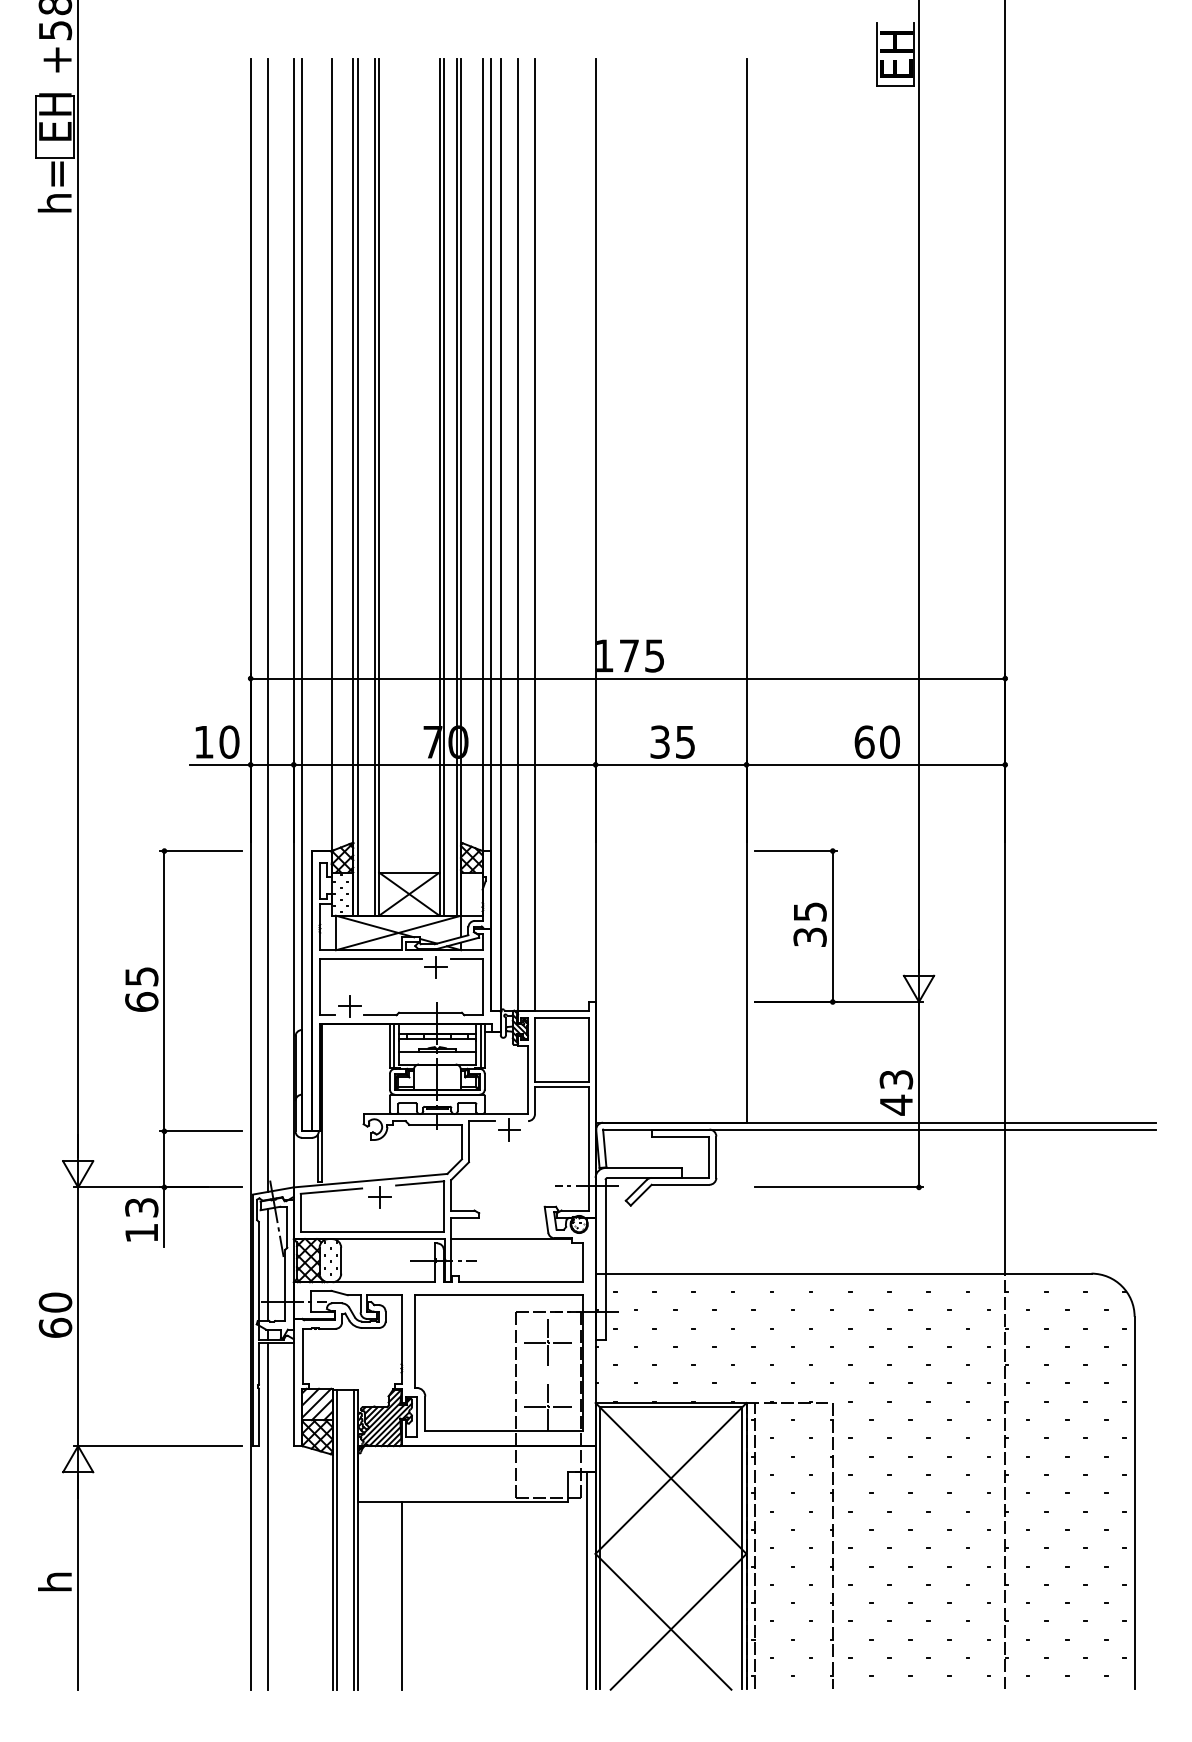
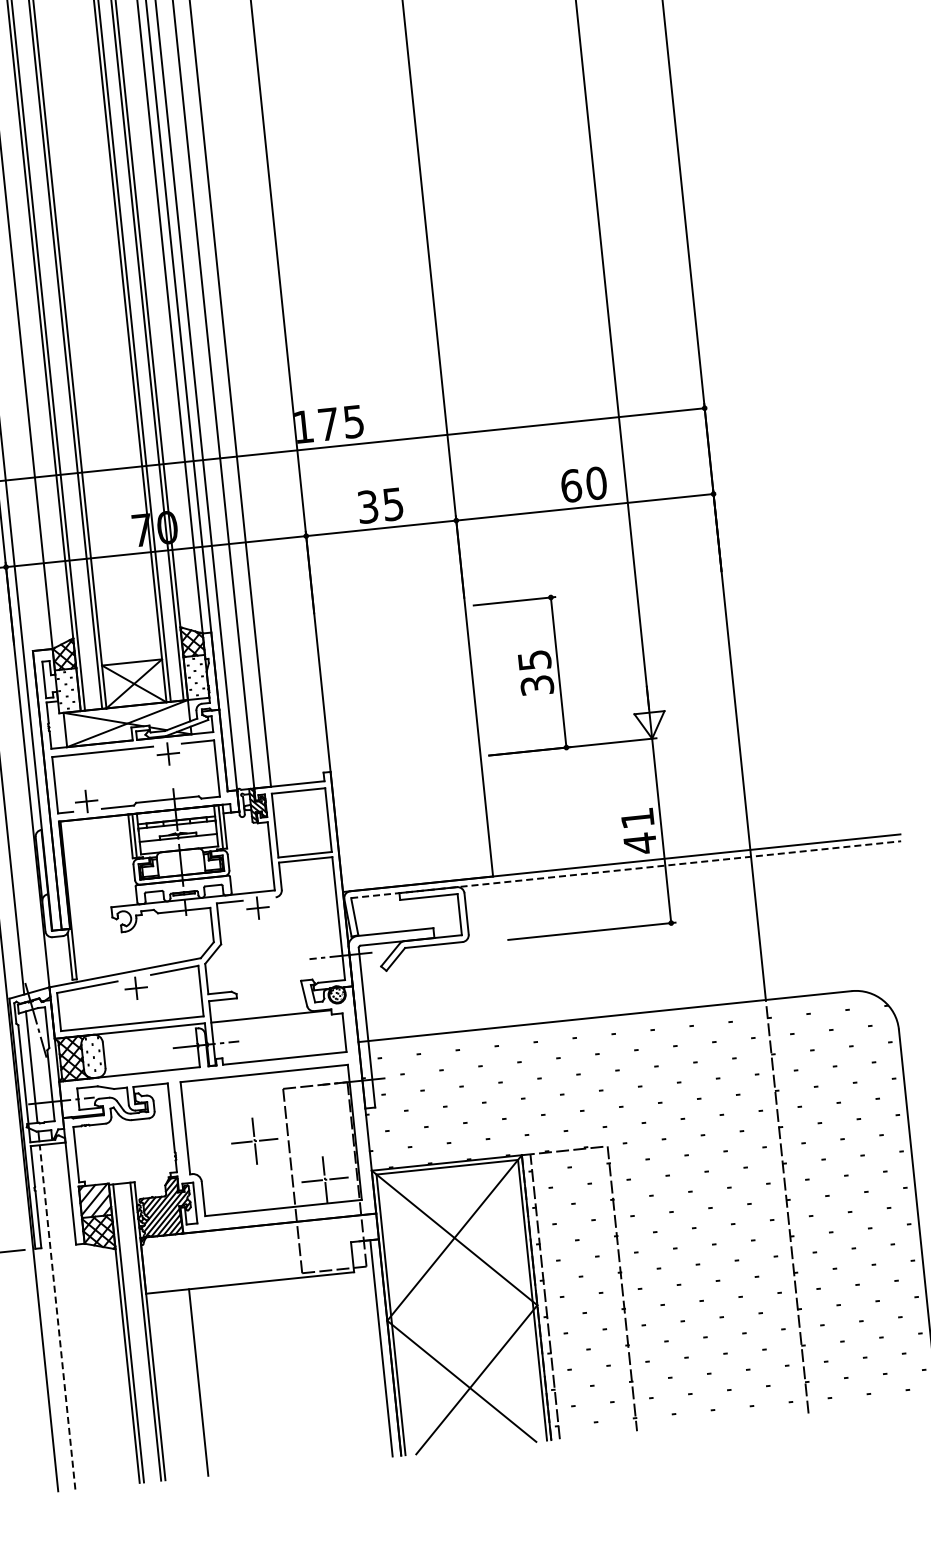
text: (896, 1079) -> (637, 818), 43 -> 41
line: (879, 1129) -> (625, 869), solid -> dashed
part: (547, 1342) -> (254, 1141), moved
line: (267, 1516) -> (57, 1317), solid -> dashed

